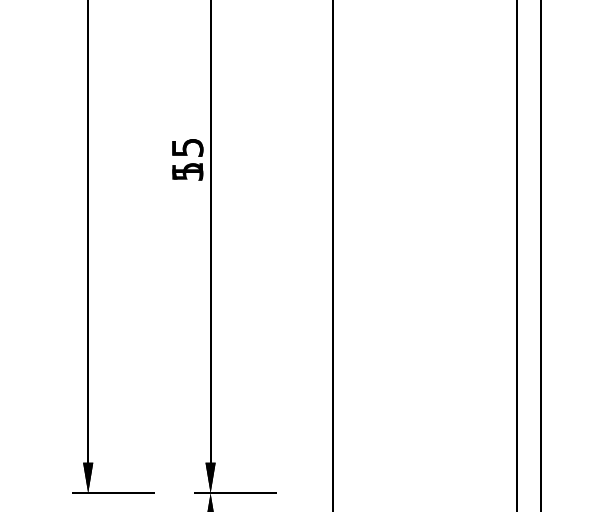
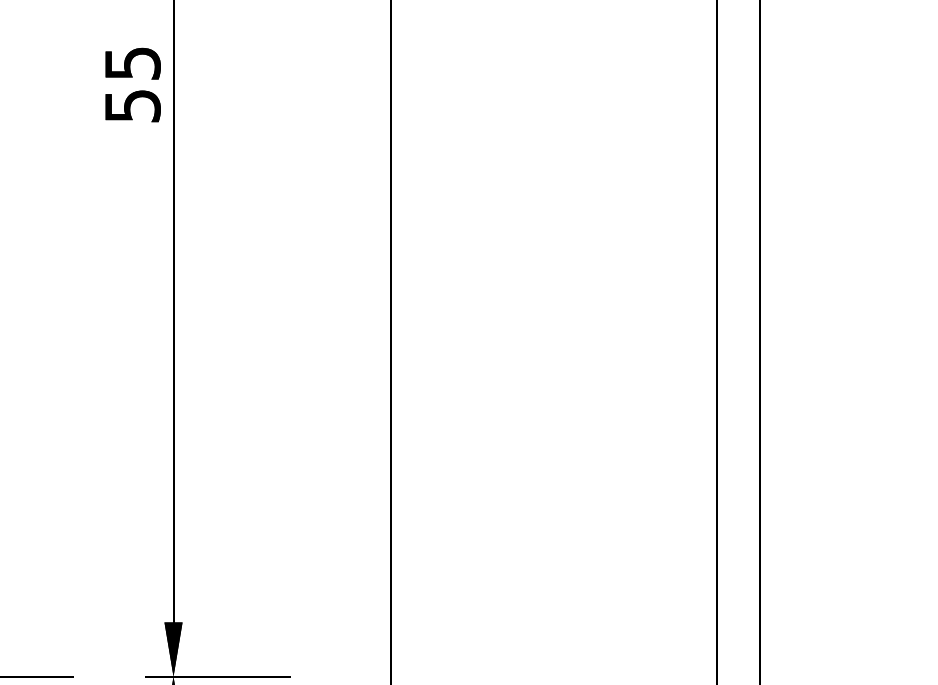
text: (187, 171) -> (132, 105), 15 -> 55

